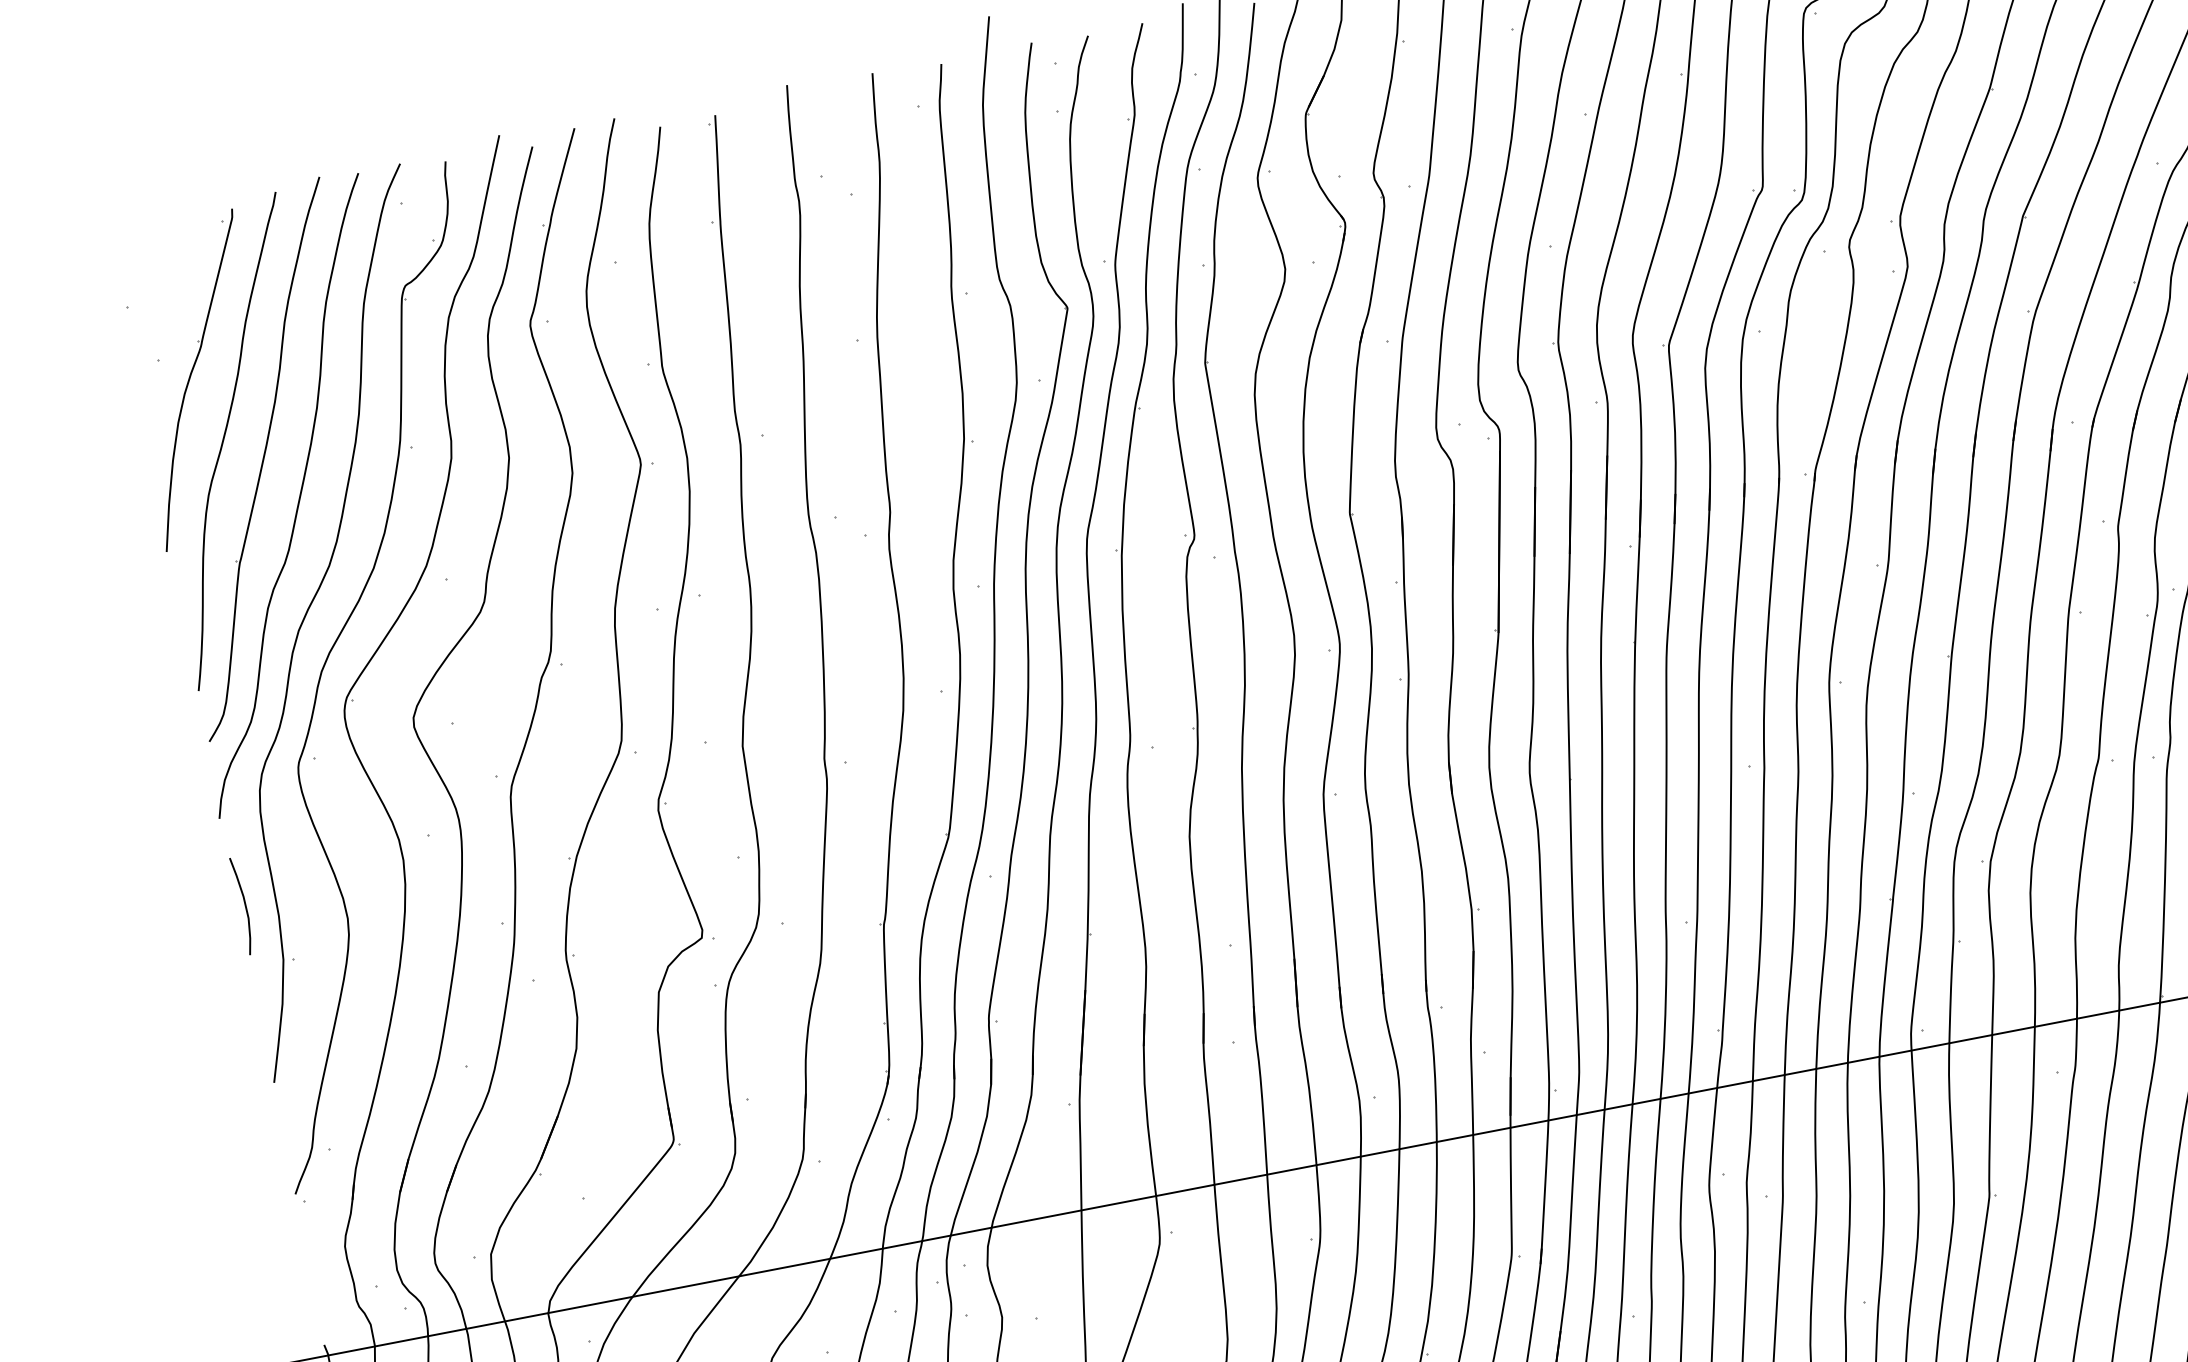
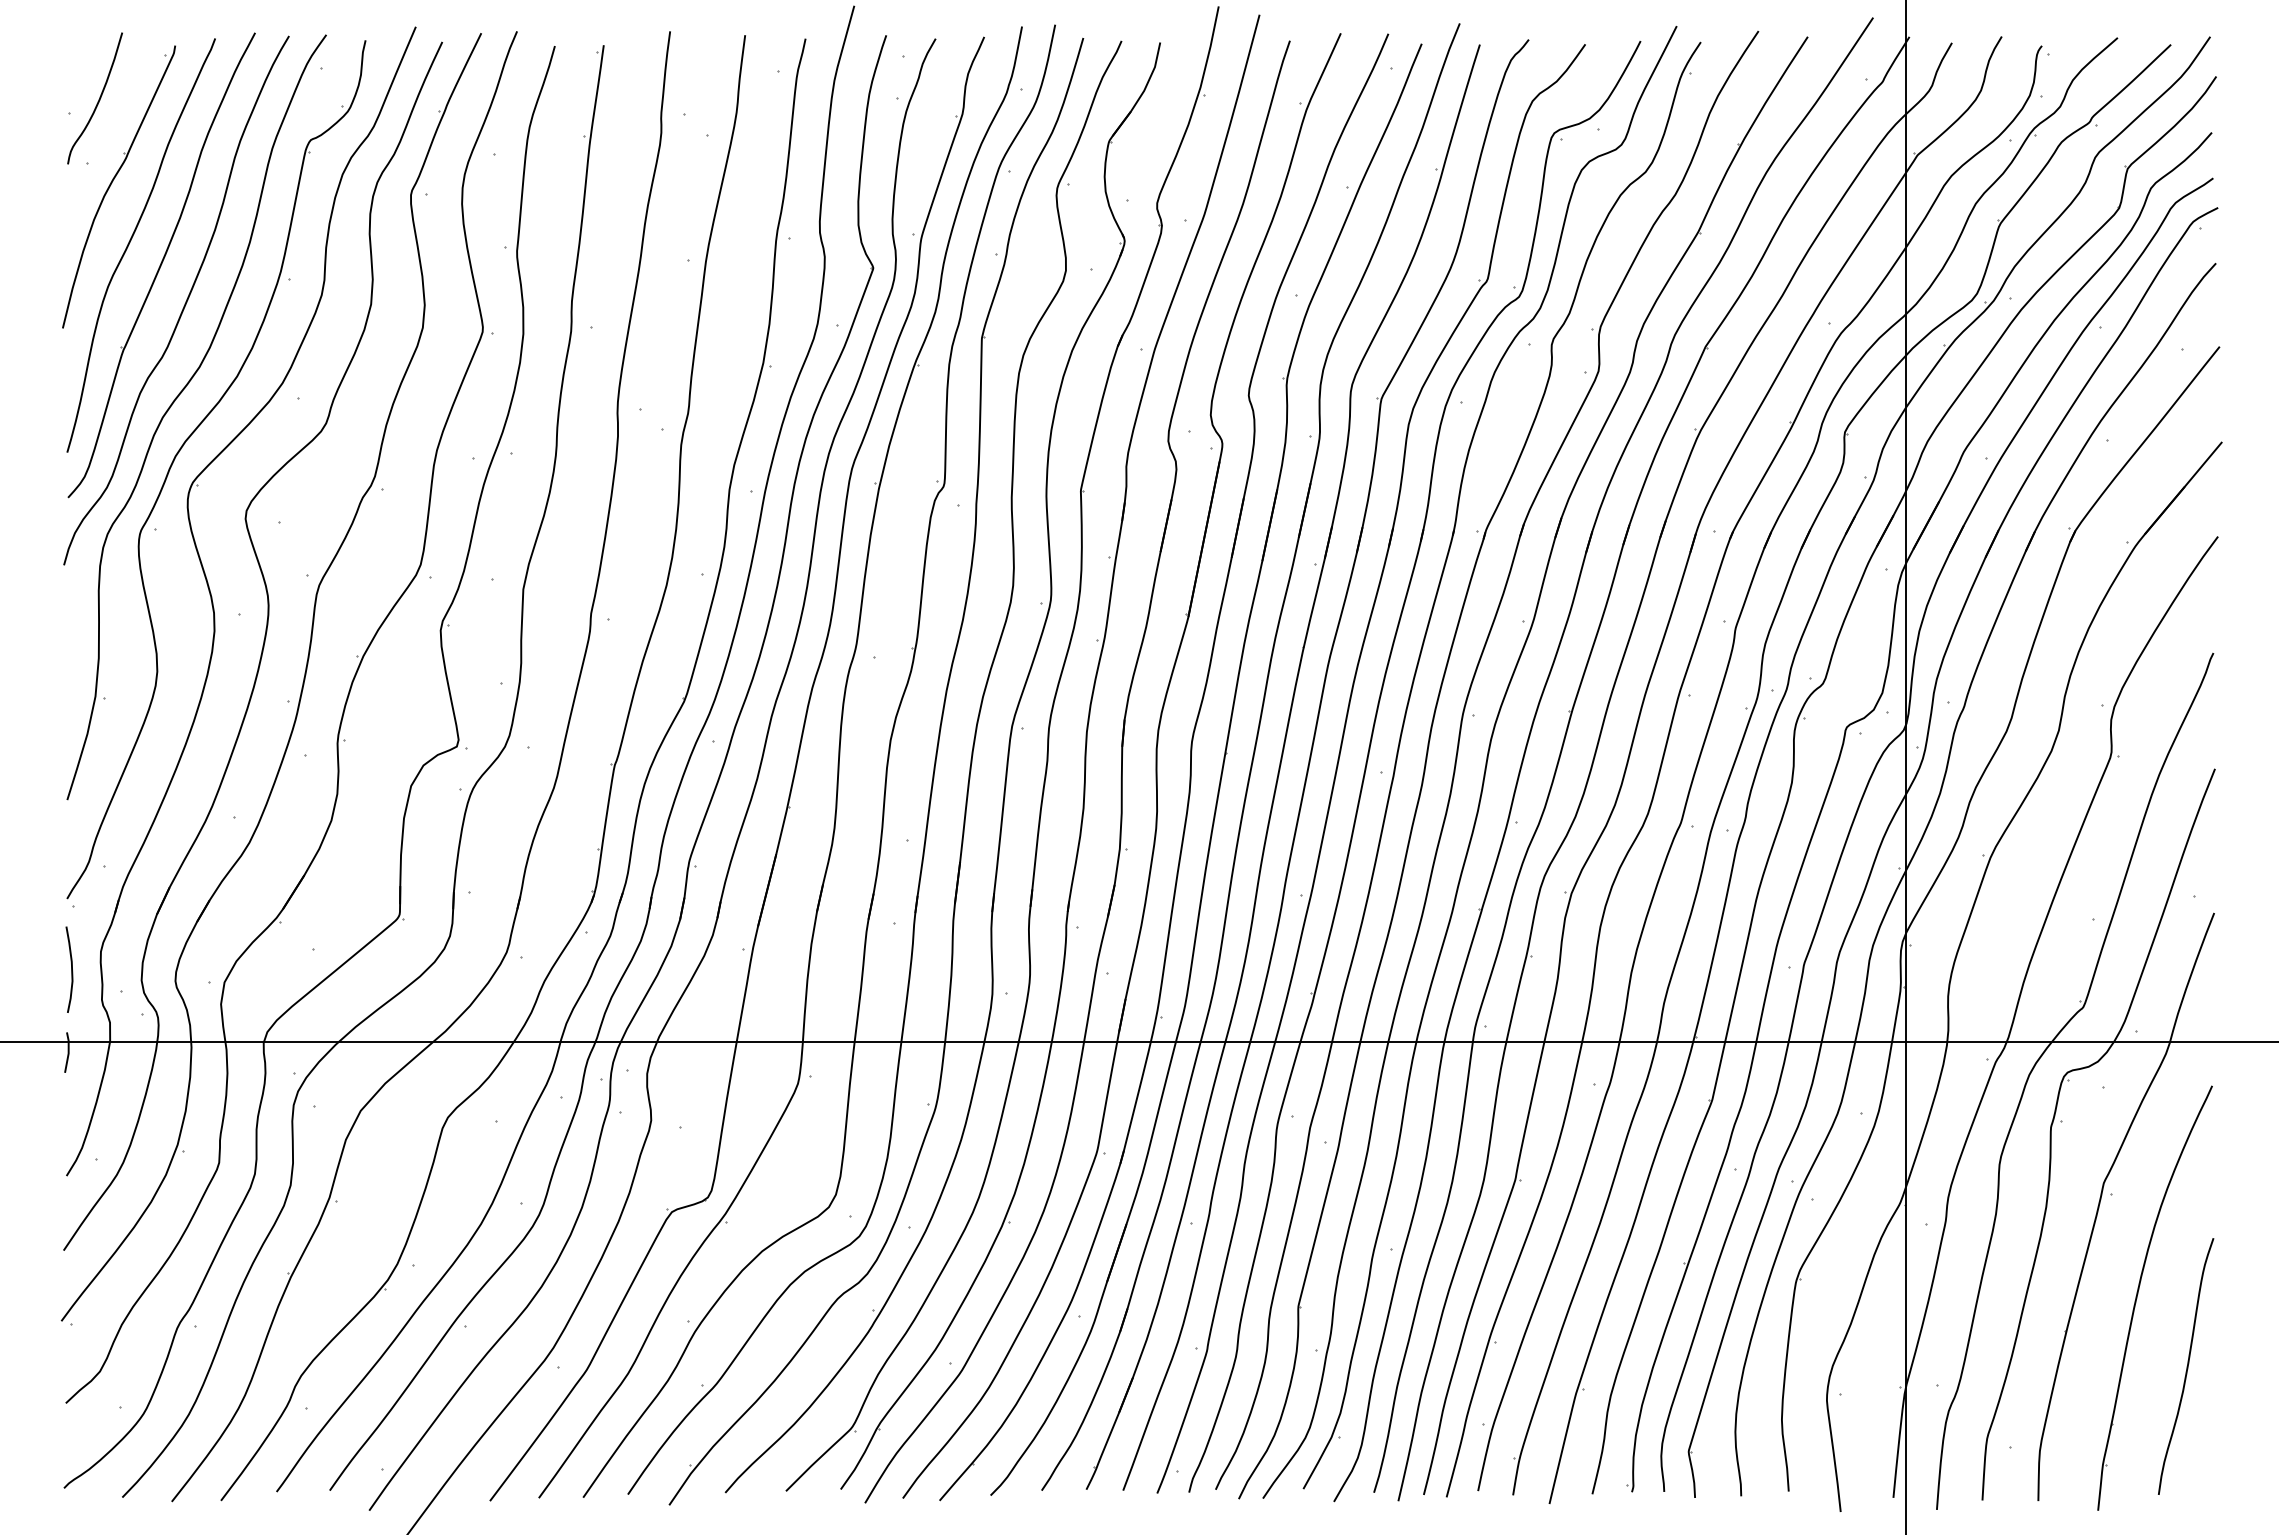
curve: (157, 286) -> (98, 99), added
curve: (244, 905) -> (71, 969), moved

